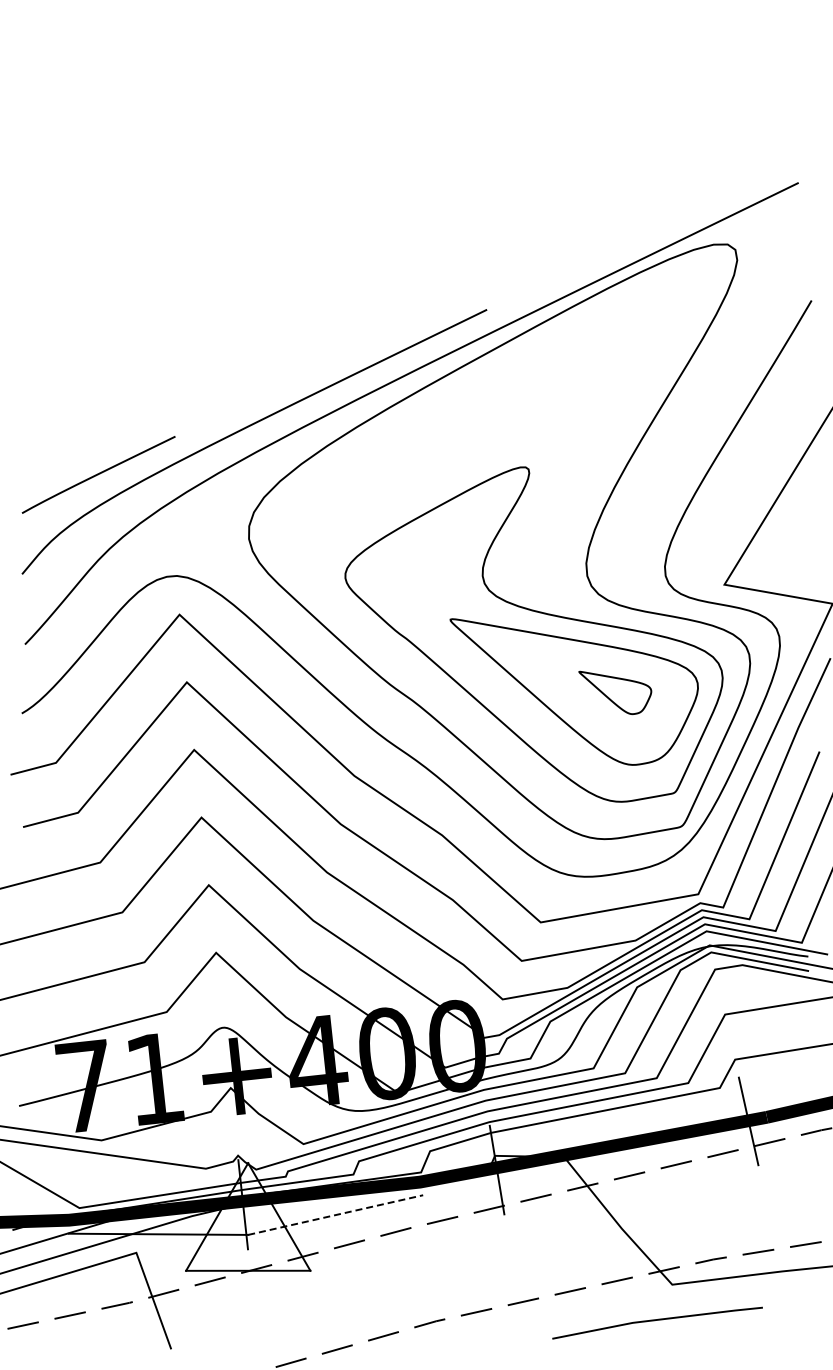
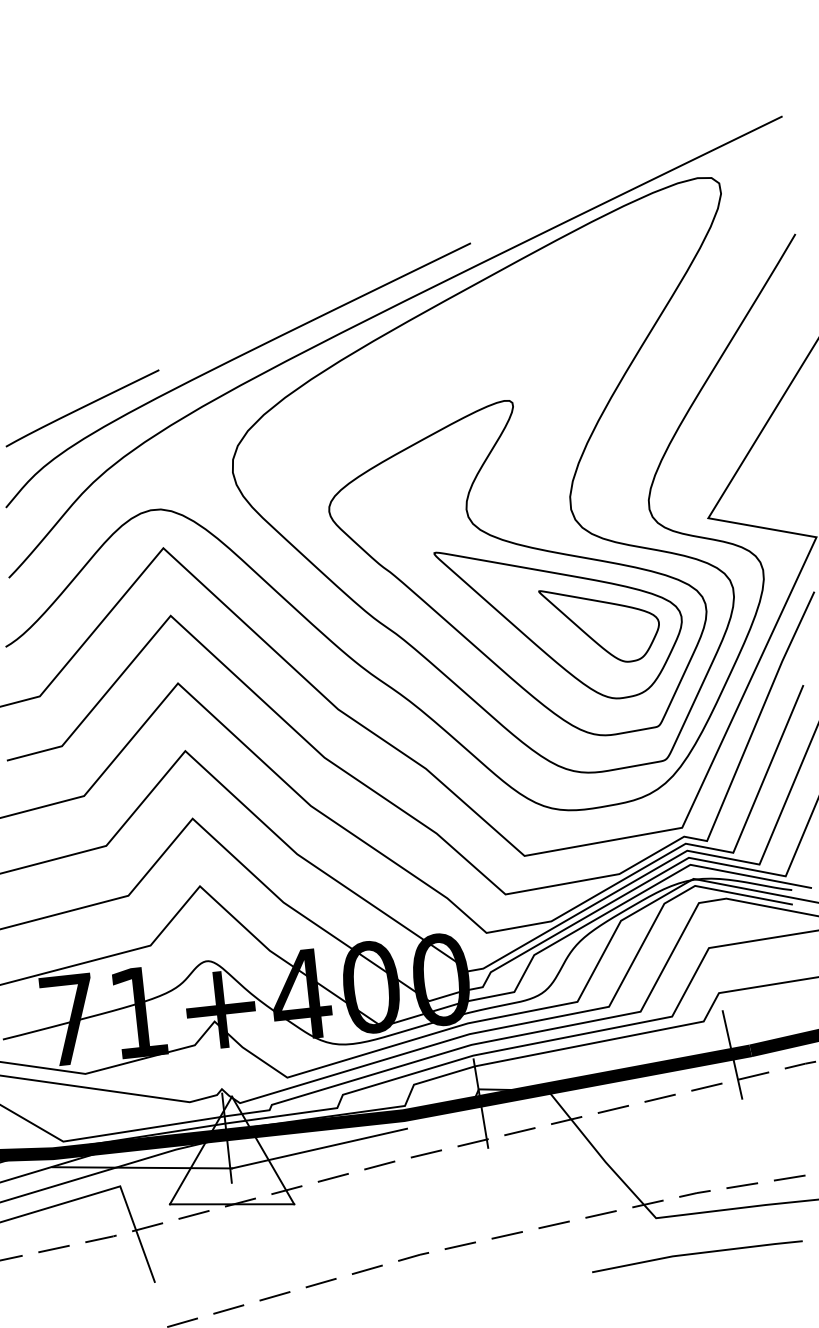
part: (615, 692) -> (599, 626), size x1.67
line: (335, 1215) -> (319, 1149), dashed -> solid
line: (657, 1320) -> (697, 1254), moved

